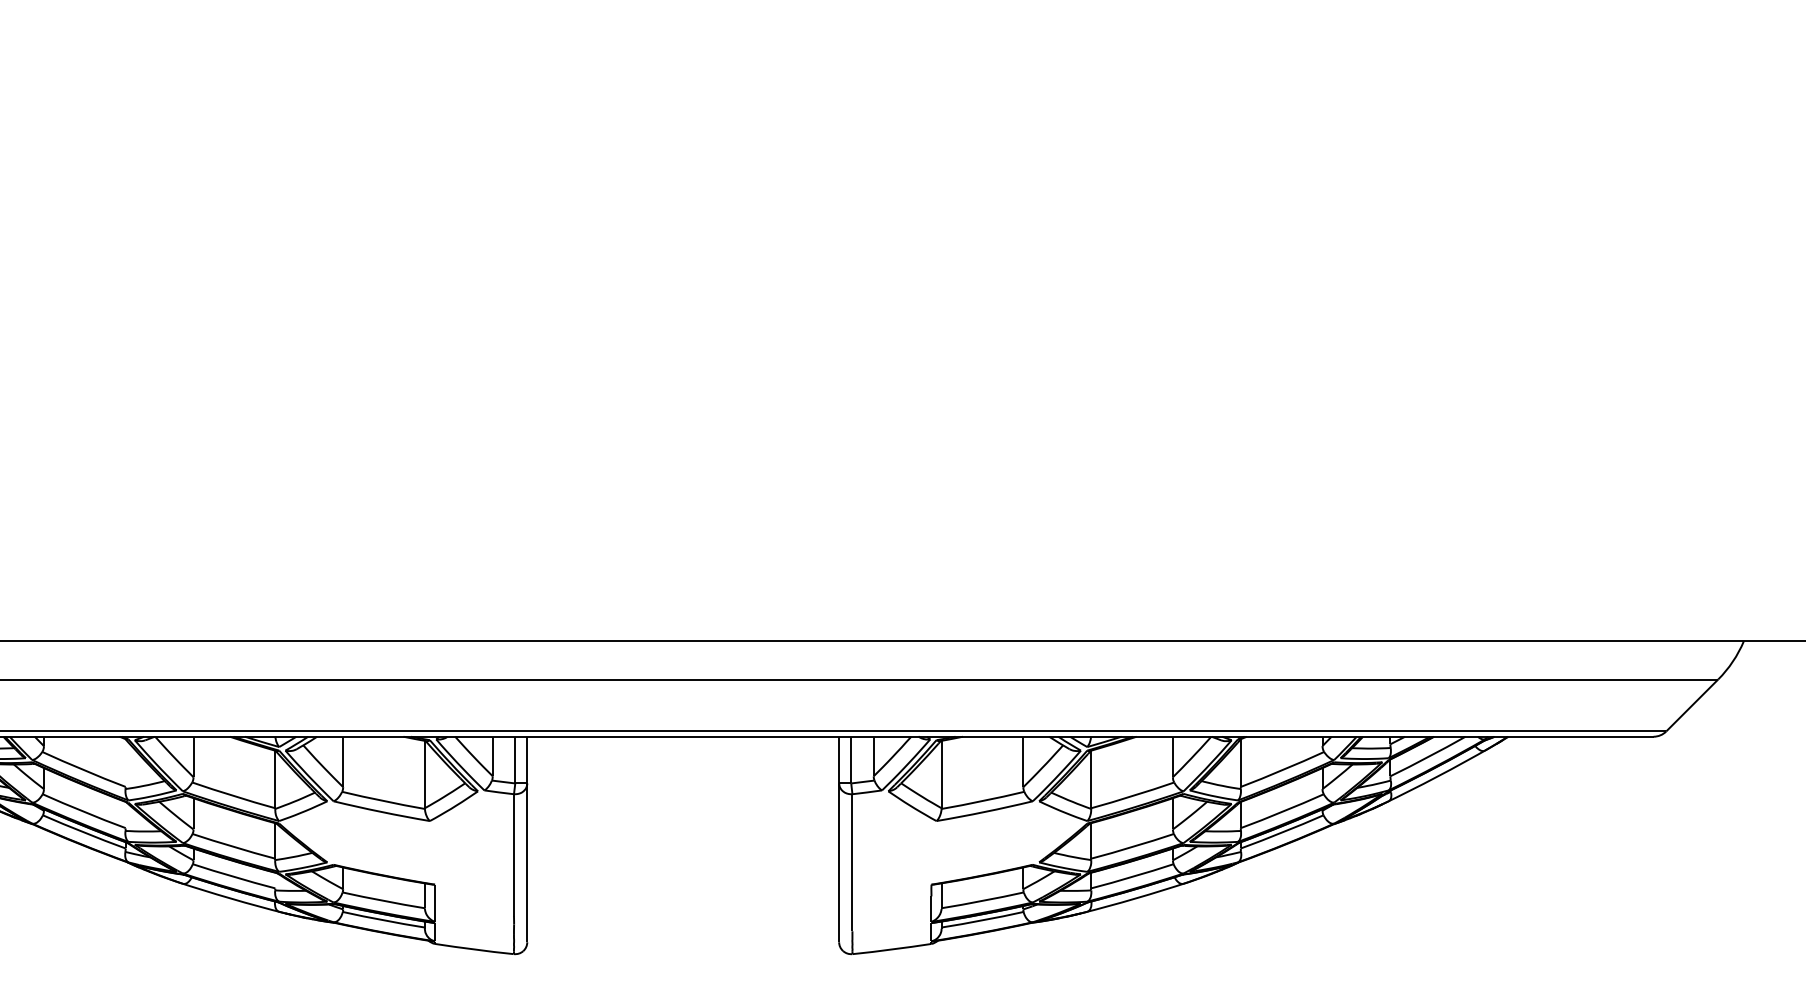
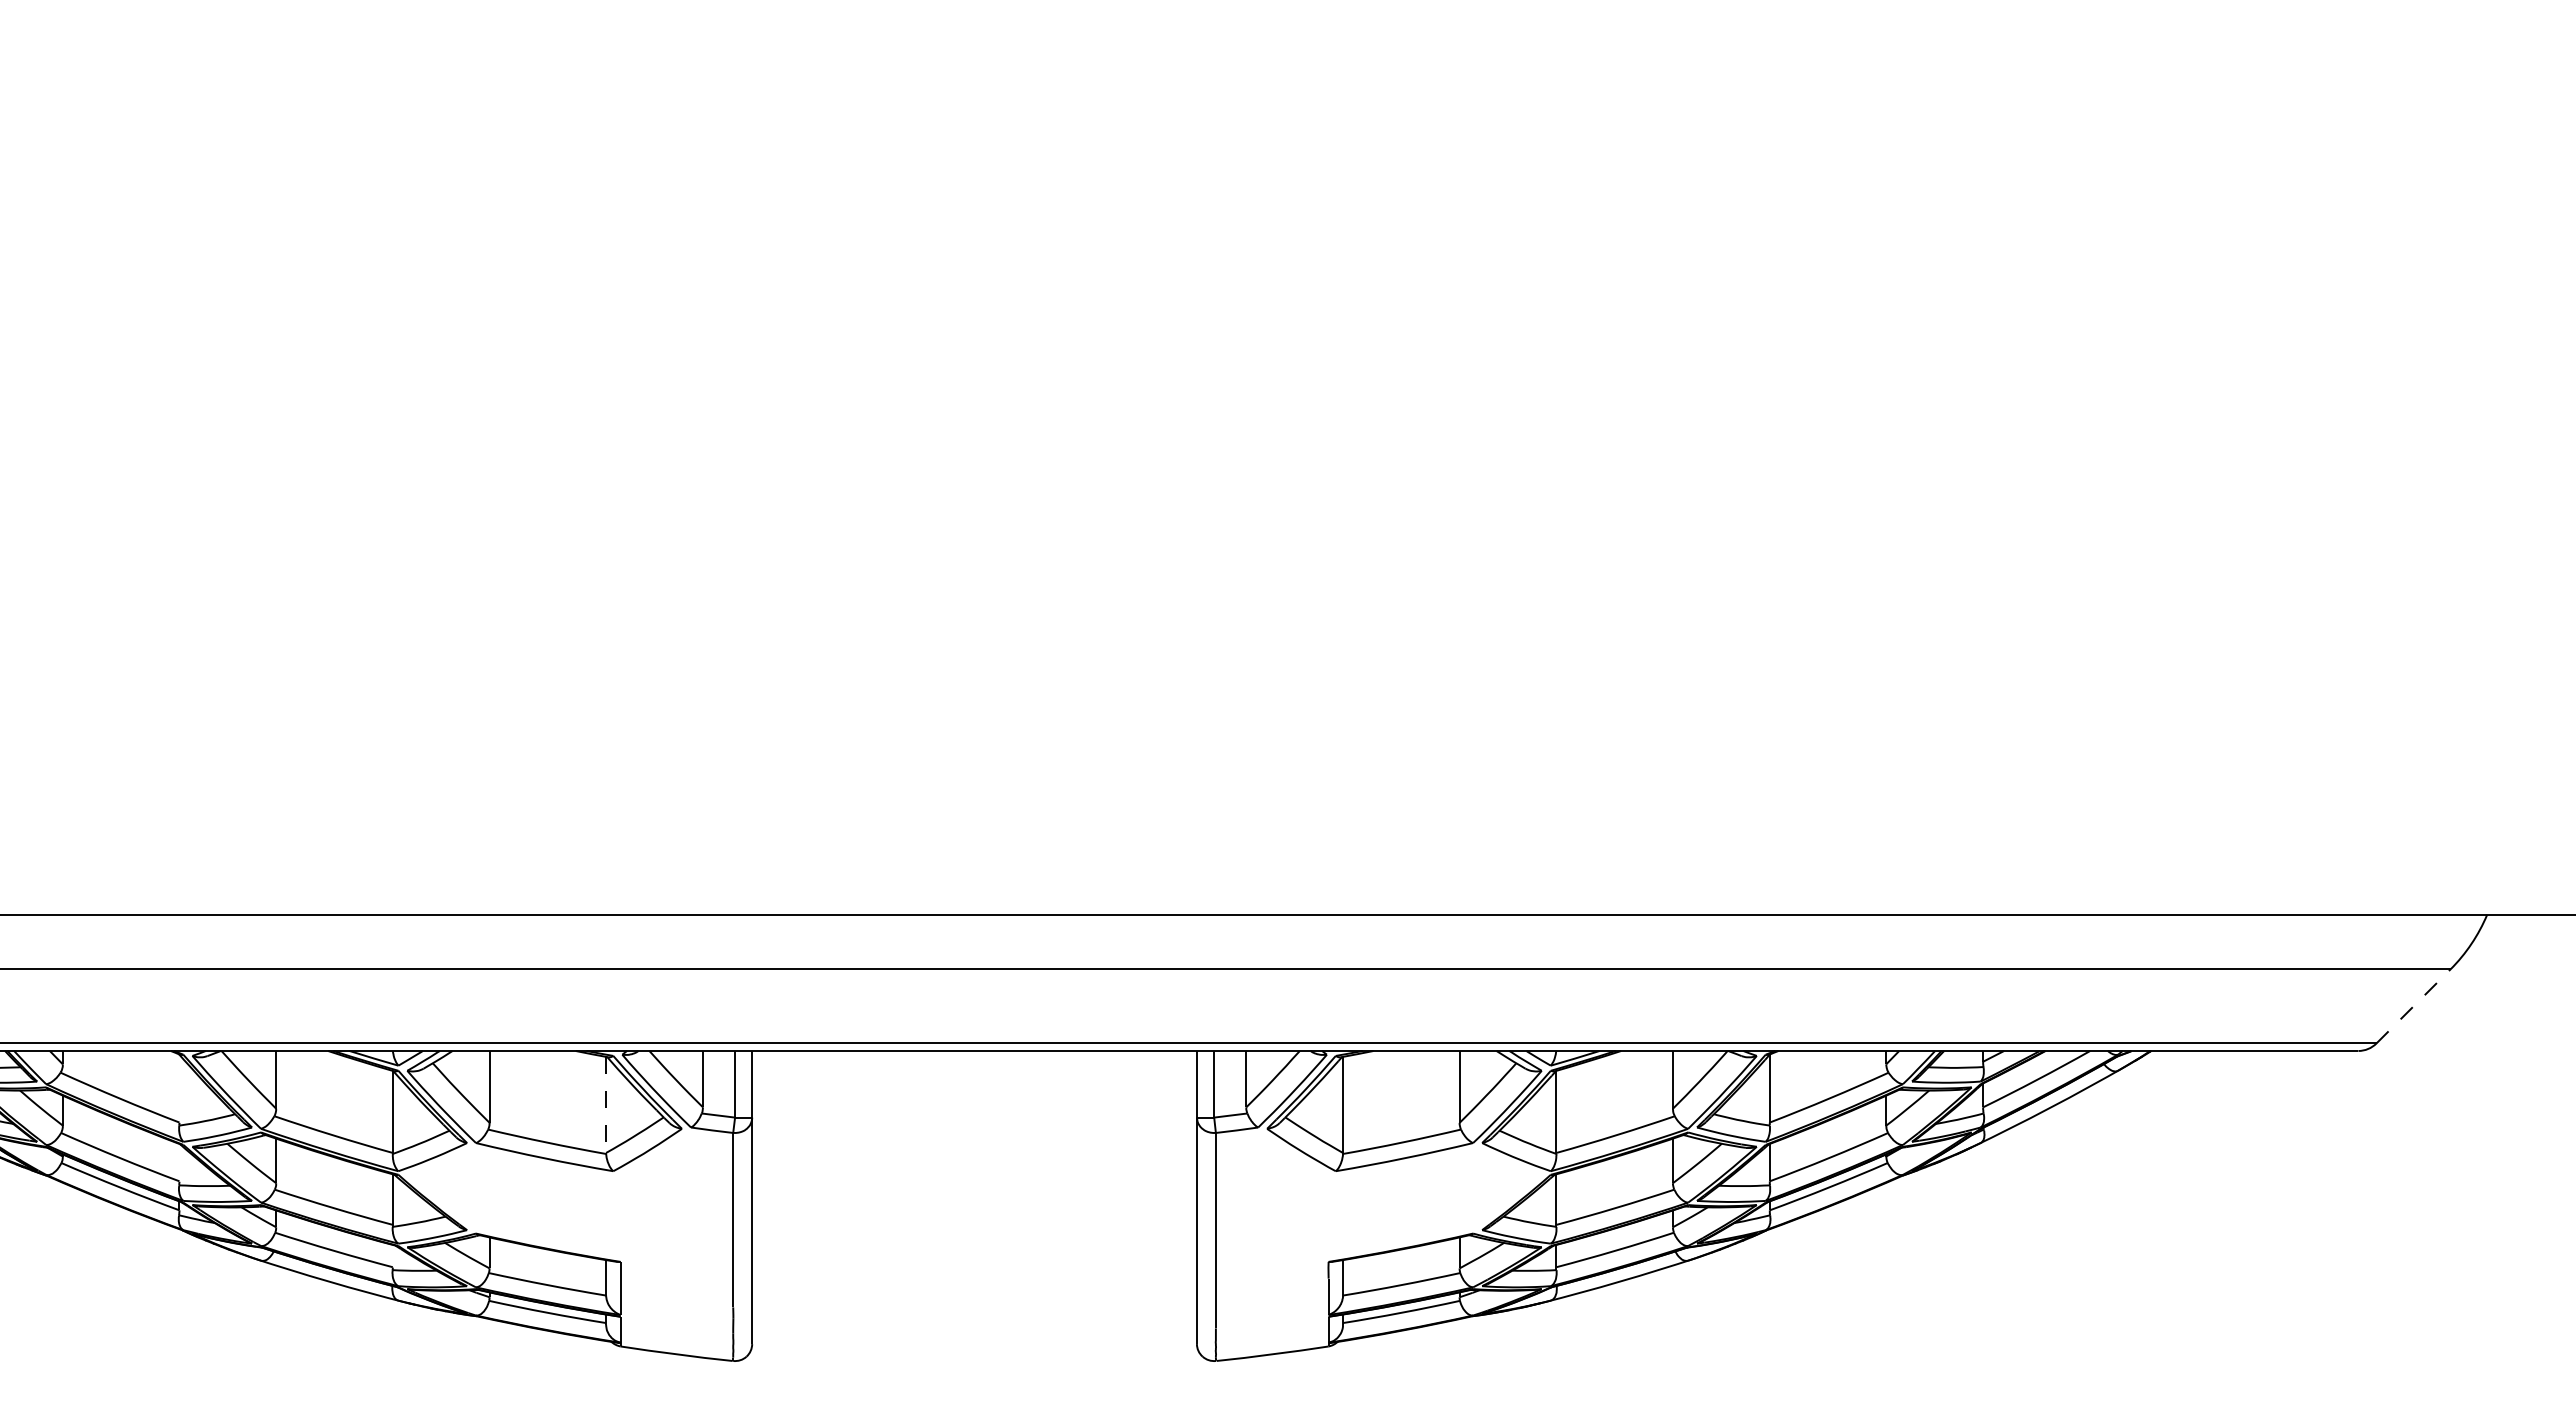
line: (1692, 705) -> (2413, 1006), solid -> dashed
line: (425, 774) -> (606, 1105), solid -> dashed

